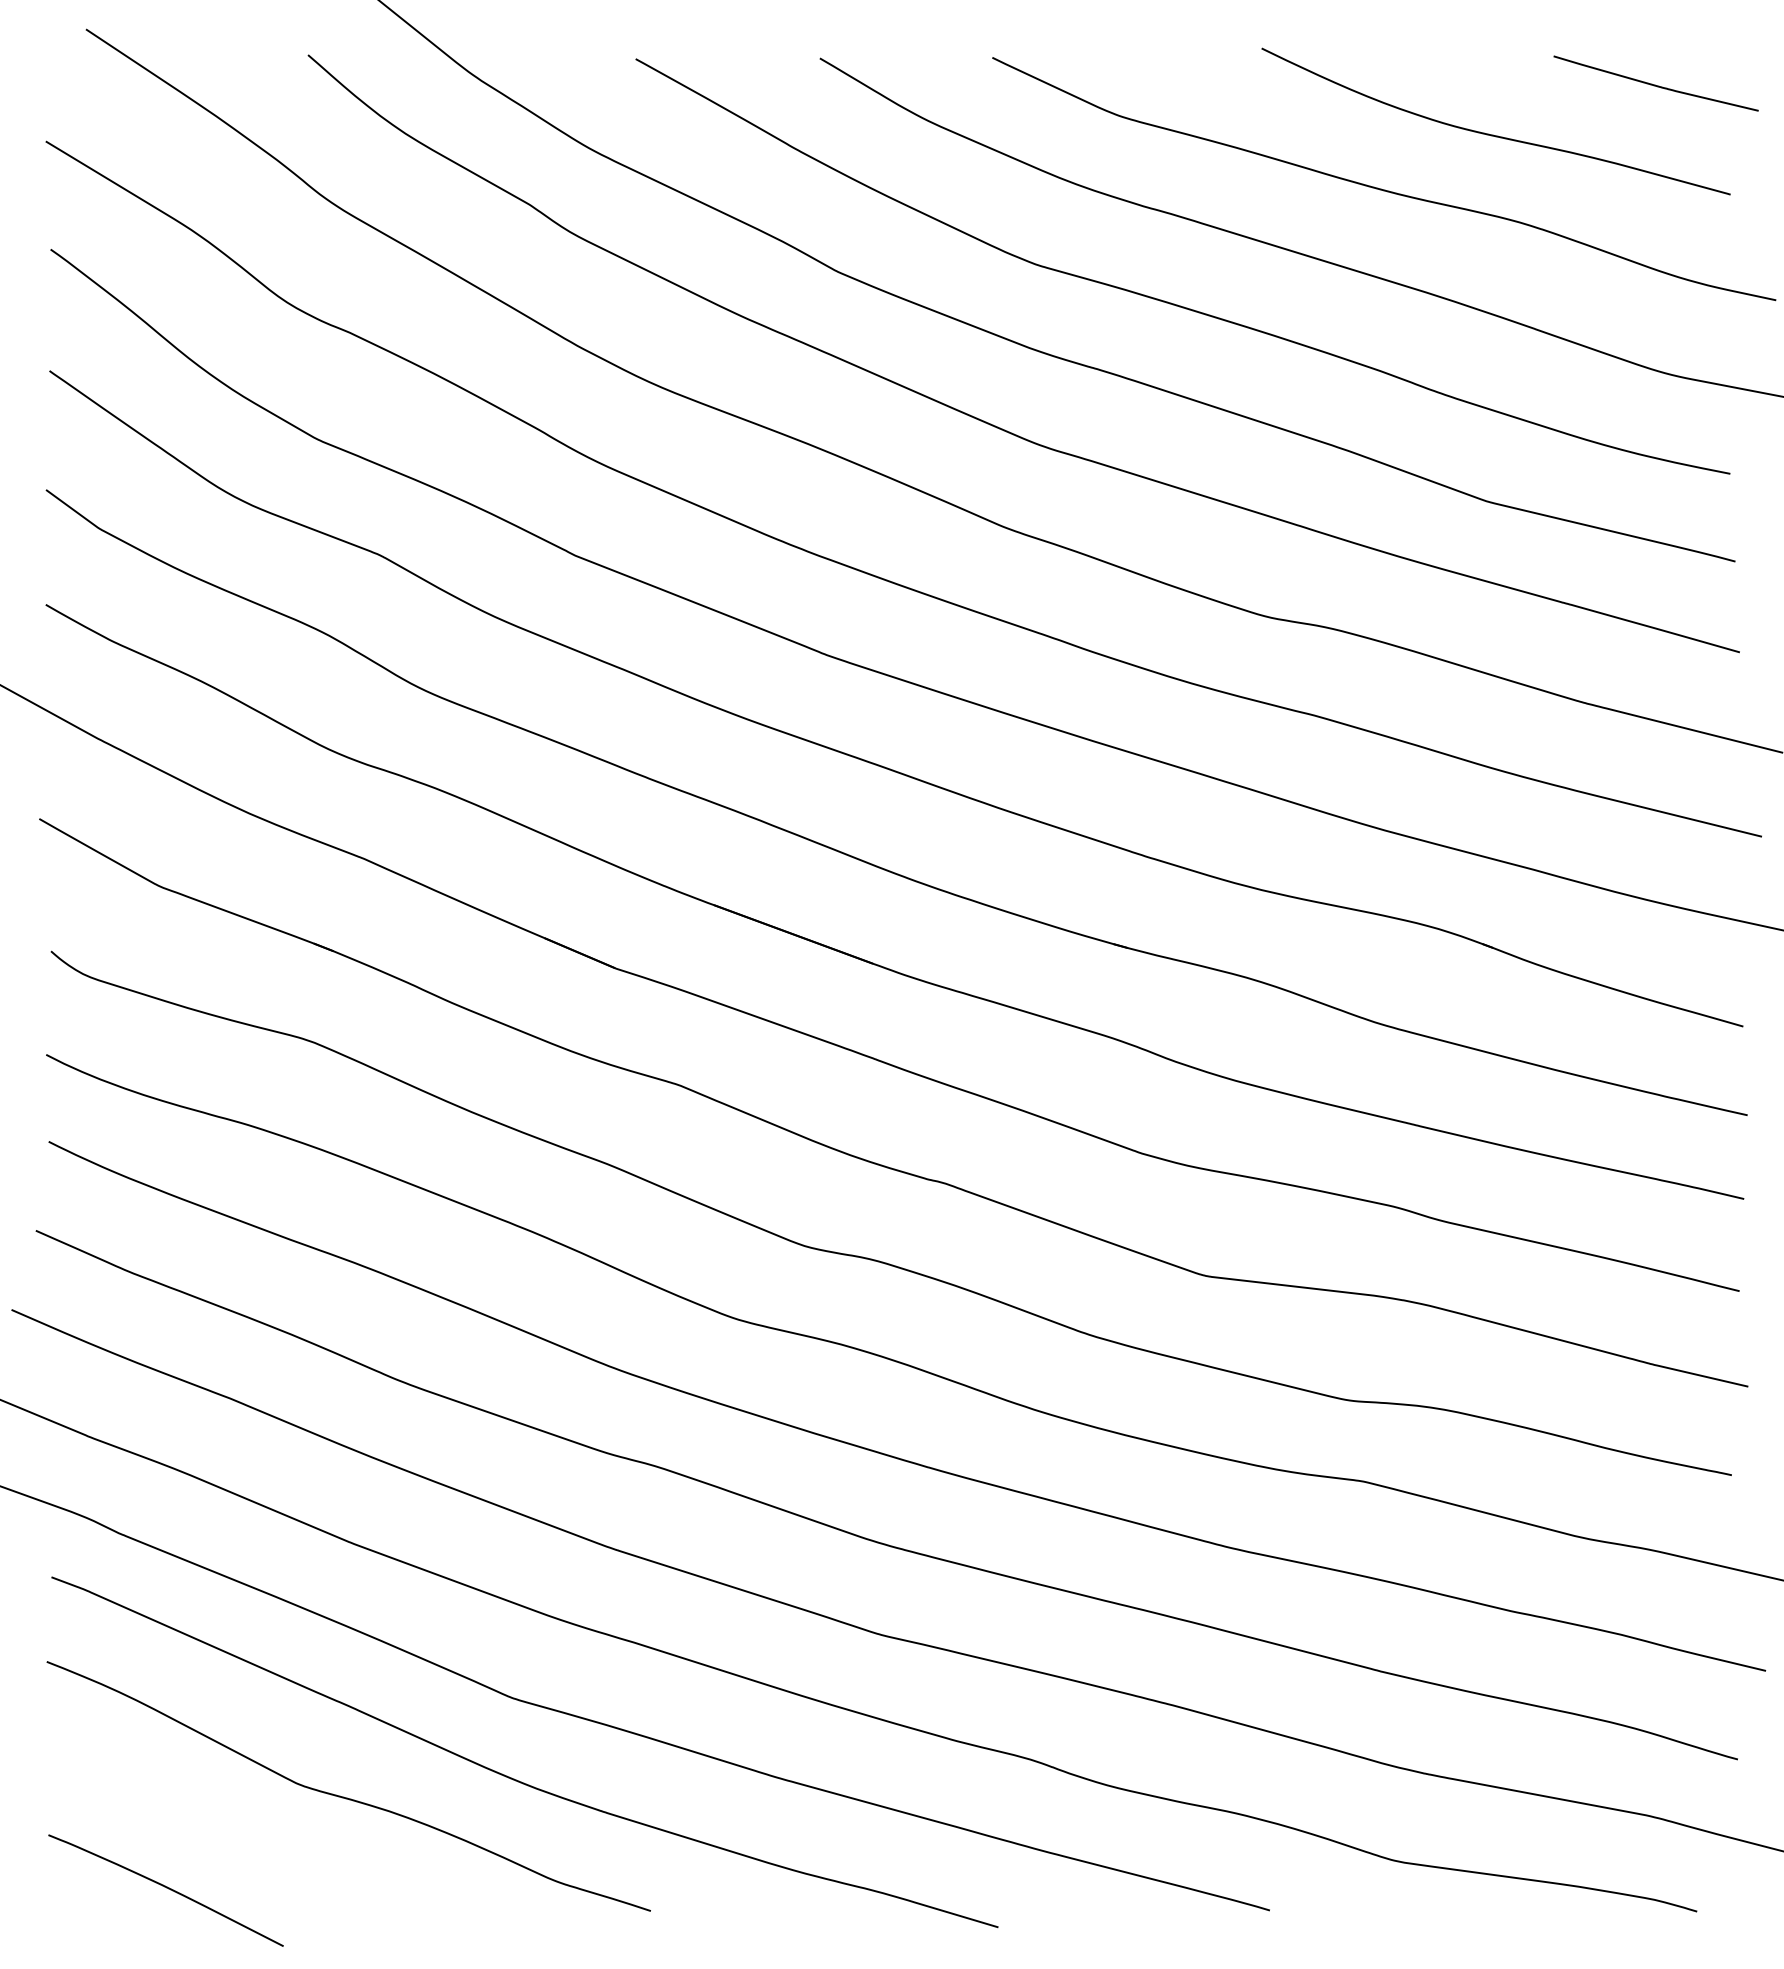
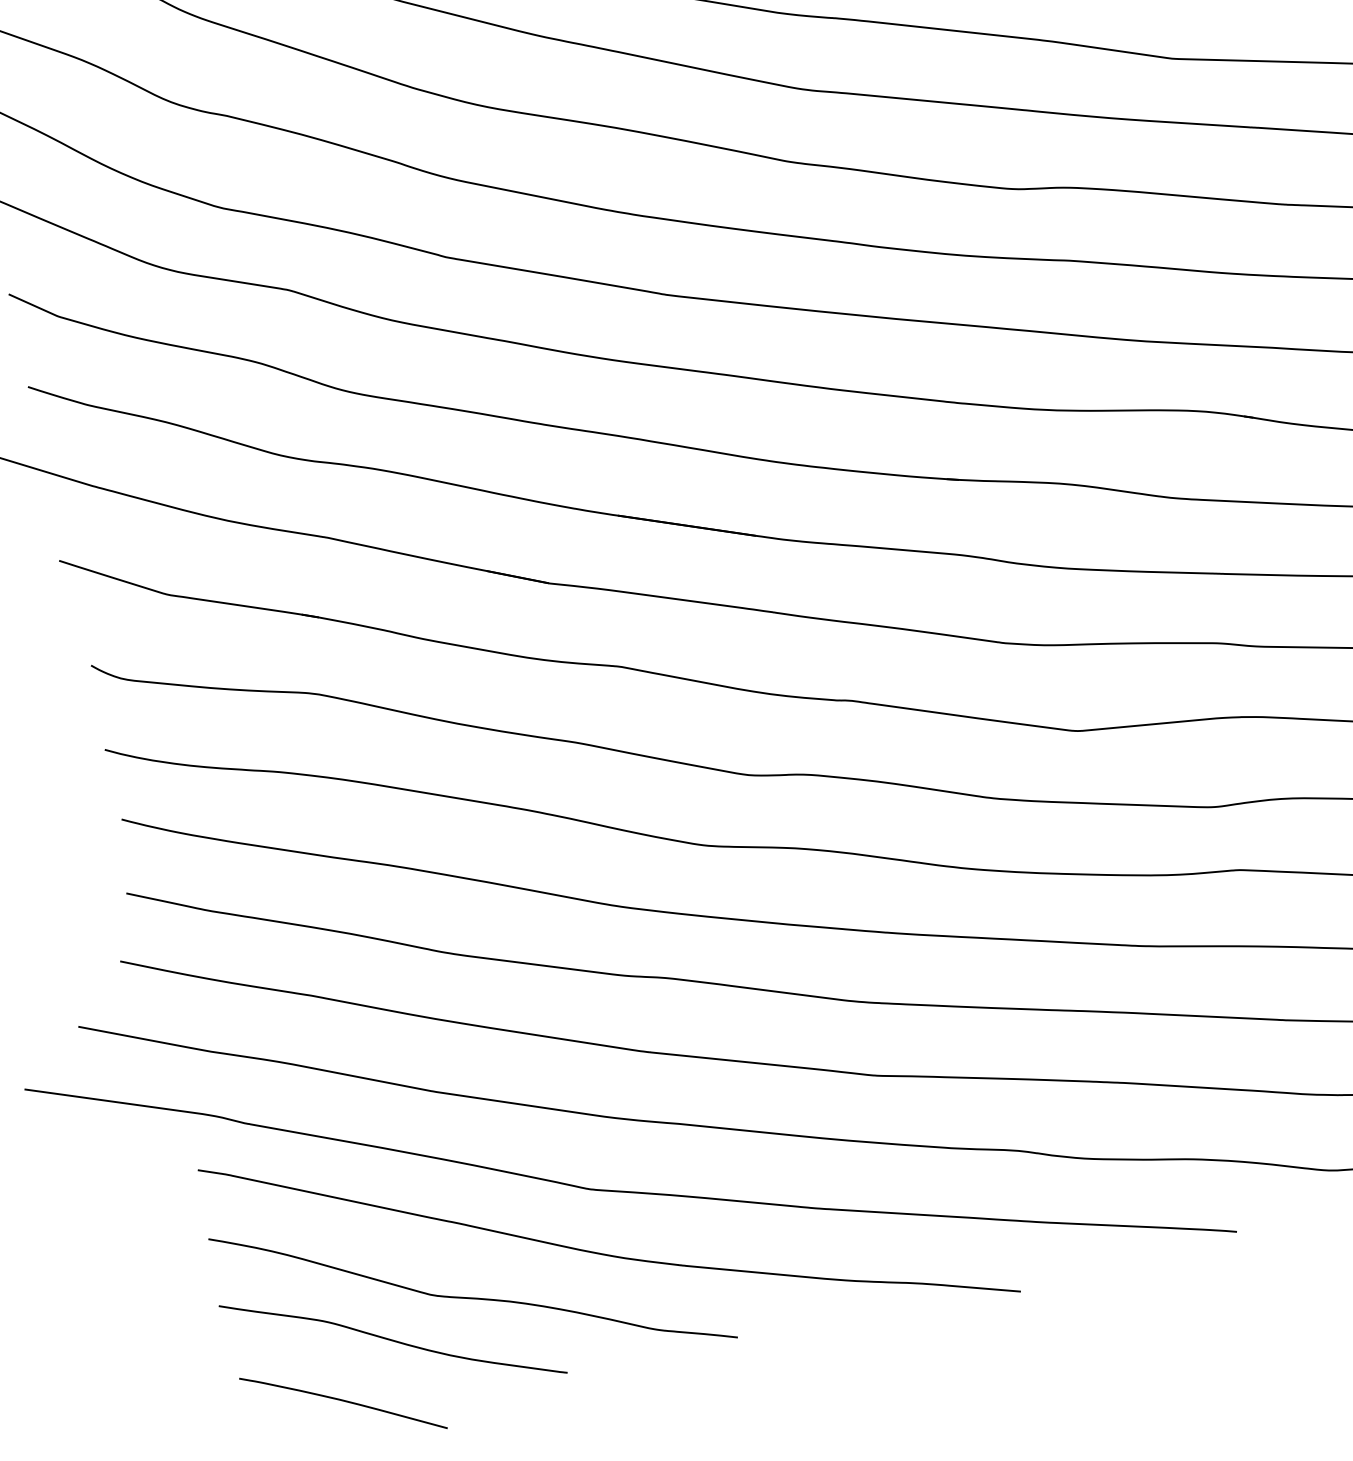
curve: (240, 1827) -> (392, 1339), added

